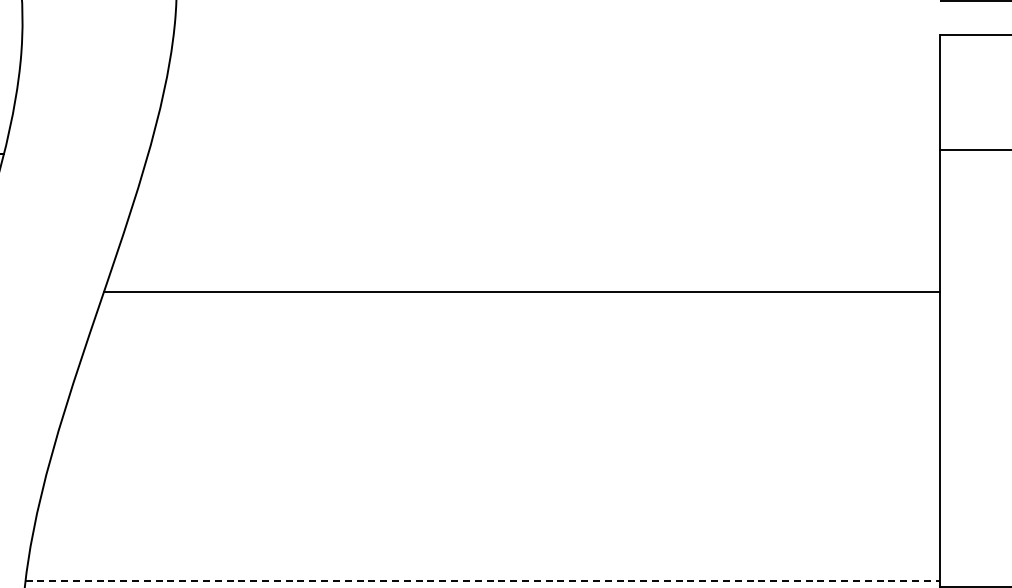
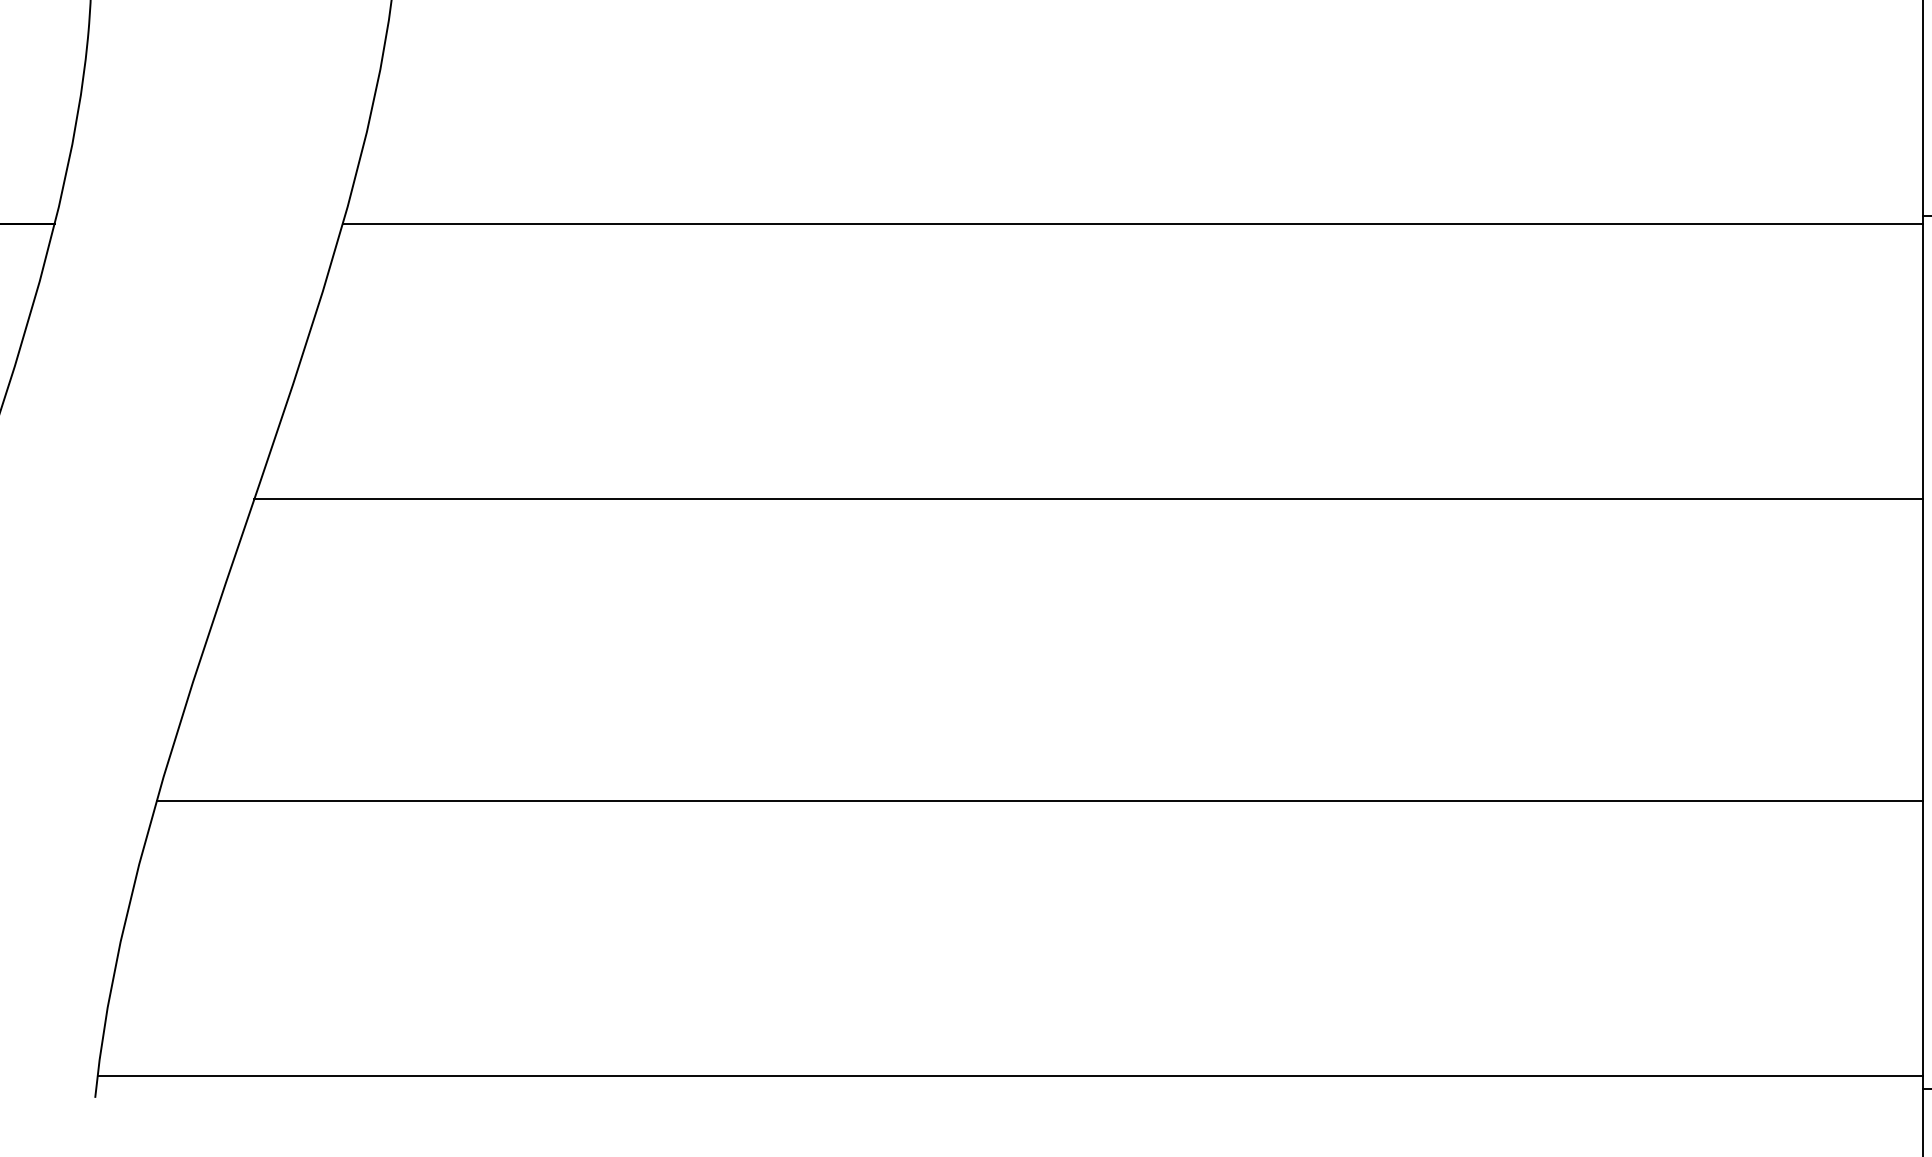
line: (543, 153) -> (1132, 223), added
line: (497, 442) -> (1040, 800), added
line: (483, 580) -> (1012, 1075), dashed -> solid

